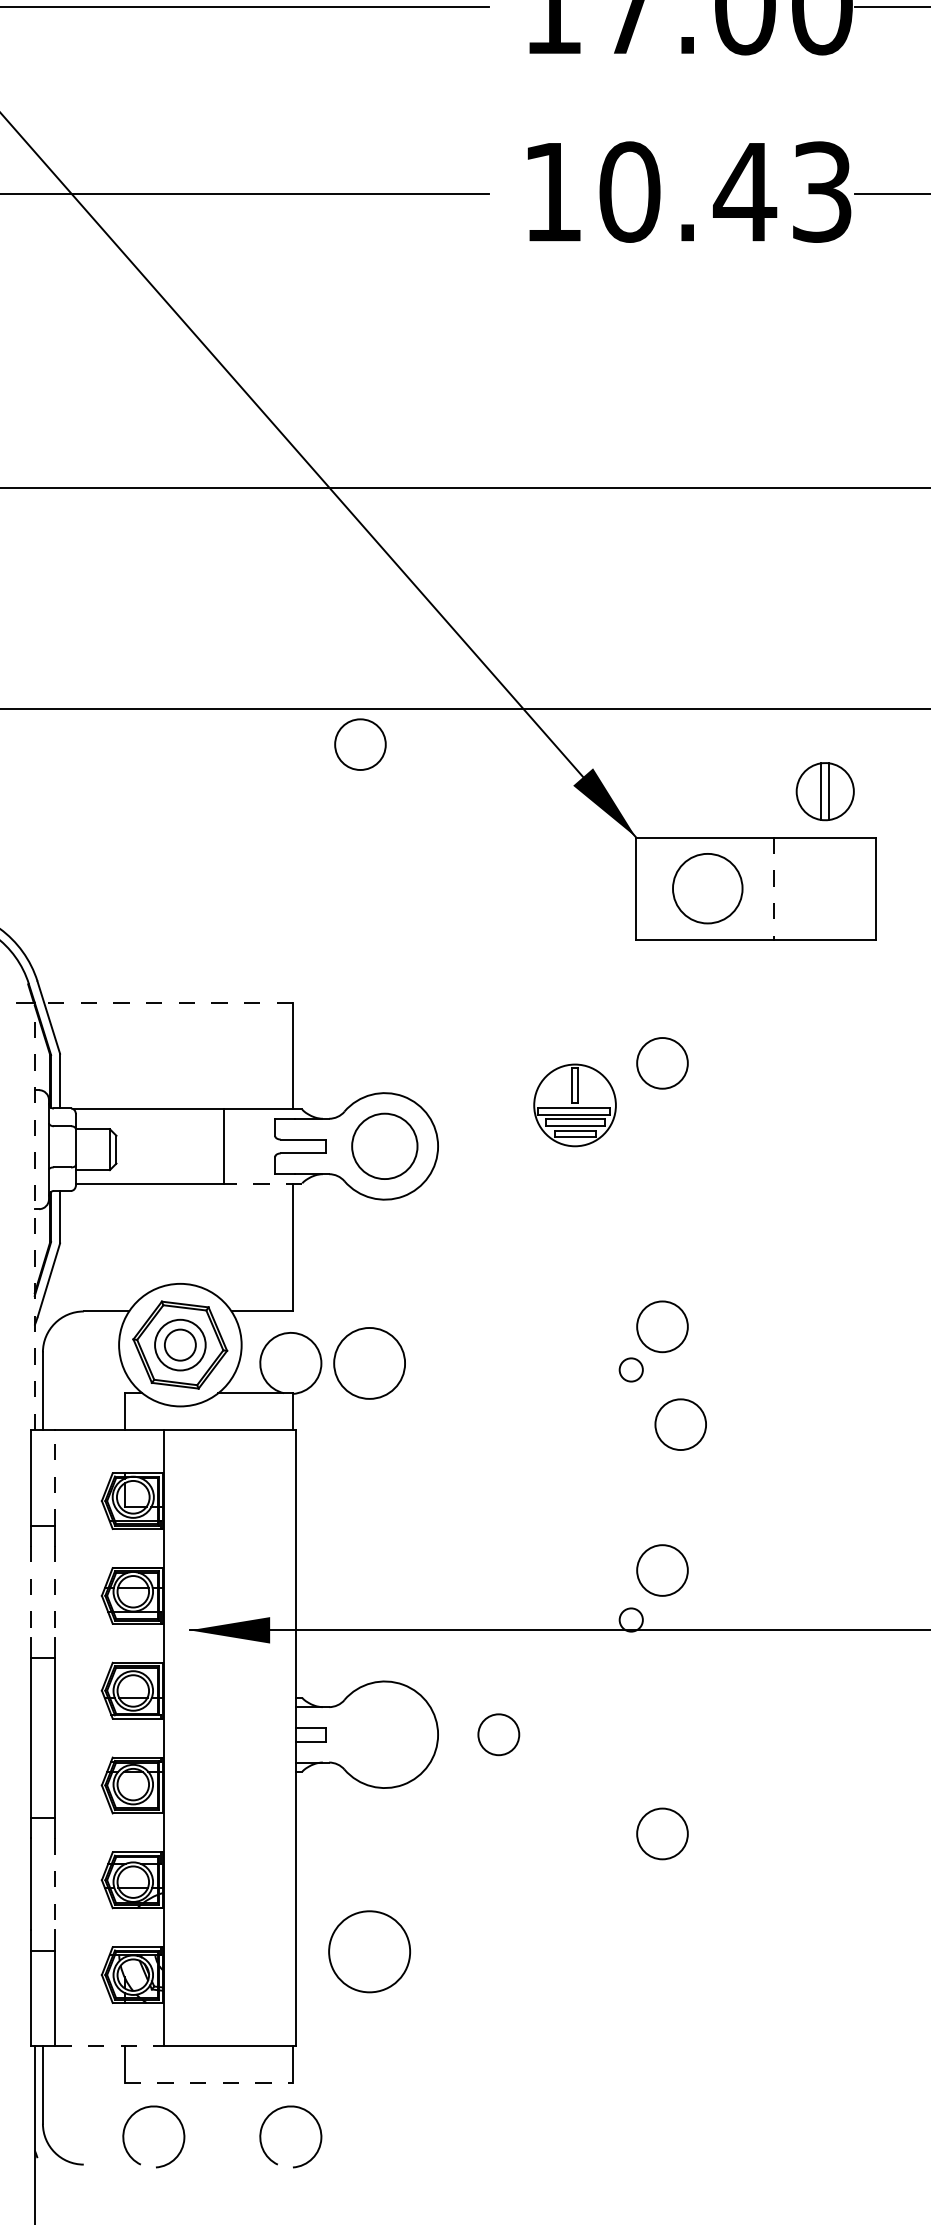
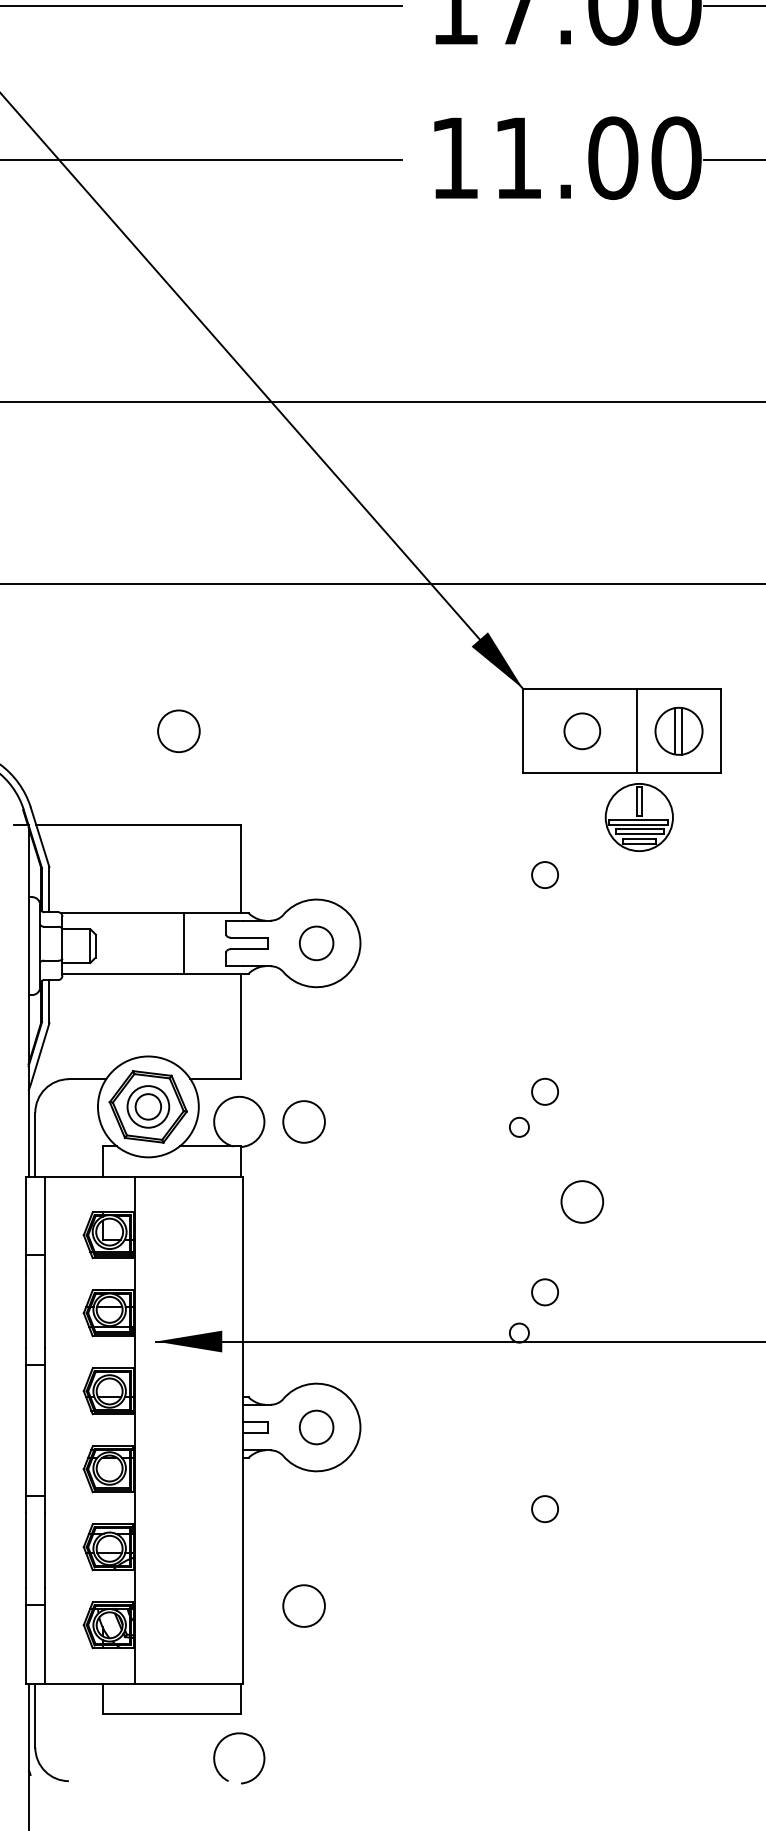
text: (725, 191) -> (596, 157), 10.43 -> 11.00
circle: (360, 744) -> (178, 731), moved
part: (824, 791) -> (678, 731), moved
circle: (707, 888) -> (582, 731), size x0.62
line: (774, 889) -> (637, 732), dashed -> solid
line: (168, 1002) -> (138, 824), dashed -> solid
circle: (662, 1063) -> (545, 875), size x0.62
part: (574, 1105) -> (638, 817), moved
circle: (384, 1145) -> (316, 942), size x0.62
line: (262, 1183) -> (215, 973), dashed -> solid
line: (34, 1216) -> (28, 1001), dashed -> solid
circle: (662, 1326) -> (545, 1091), size x0.62
circle: (369, 1363) -> (304, 1122), size x0.71
circle: (680, 1424) -> (582, 1201), moved
line: (55, 1477) -> (45, 1215), dashed -> solid
circle: (662, 1570) -> (545, 1292), size x0.62
line: (31, 1591) -> (25, 1309), dashed -> solid
line: (55, 1591) -> (45, 1309), dashed -> solid
circle: (498, 1734) -> (316, 1427), moved
circle: (662, 1833) -> (545, 1508), size x0.62
line: (55, 1884) -> (45, 1550), dashed -> solid
circle: (369, 1951) -> (304, 1605), size x0.62
line: (109, 2045) -> (90, 1683), dashed -> solid
line: (209, 2082) -> (172, 1713), dashed -> solid
arc: (130, 2119) -> (107, 1744), removed

